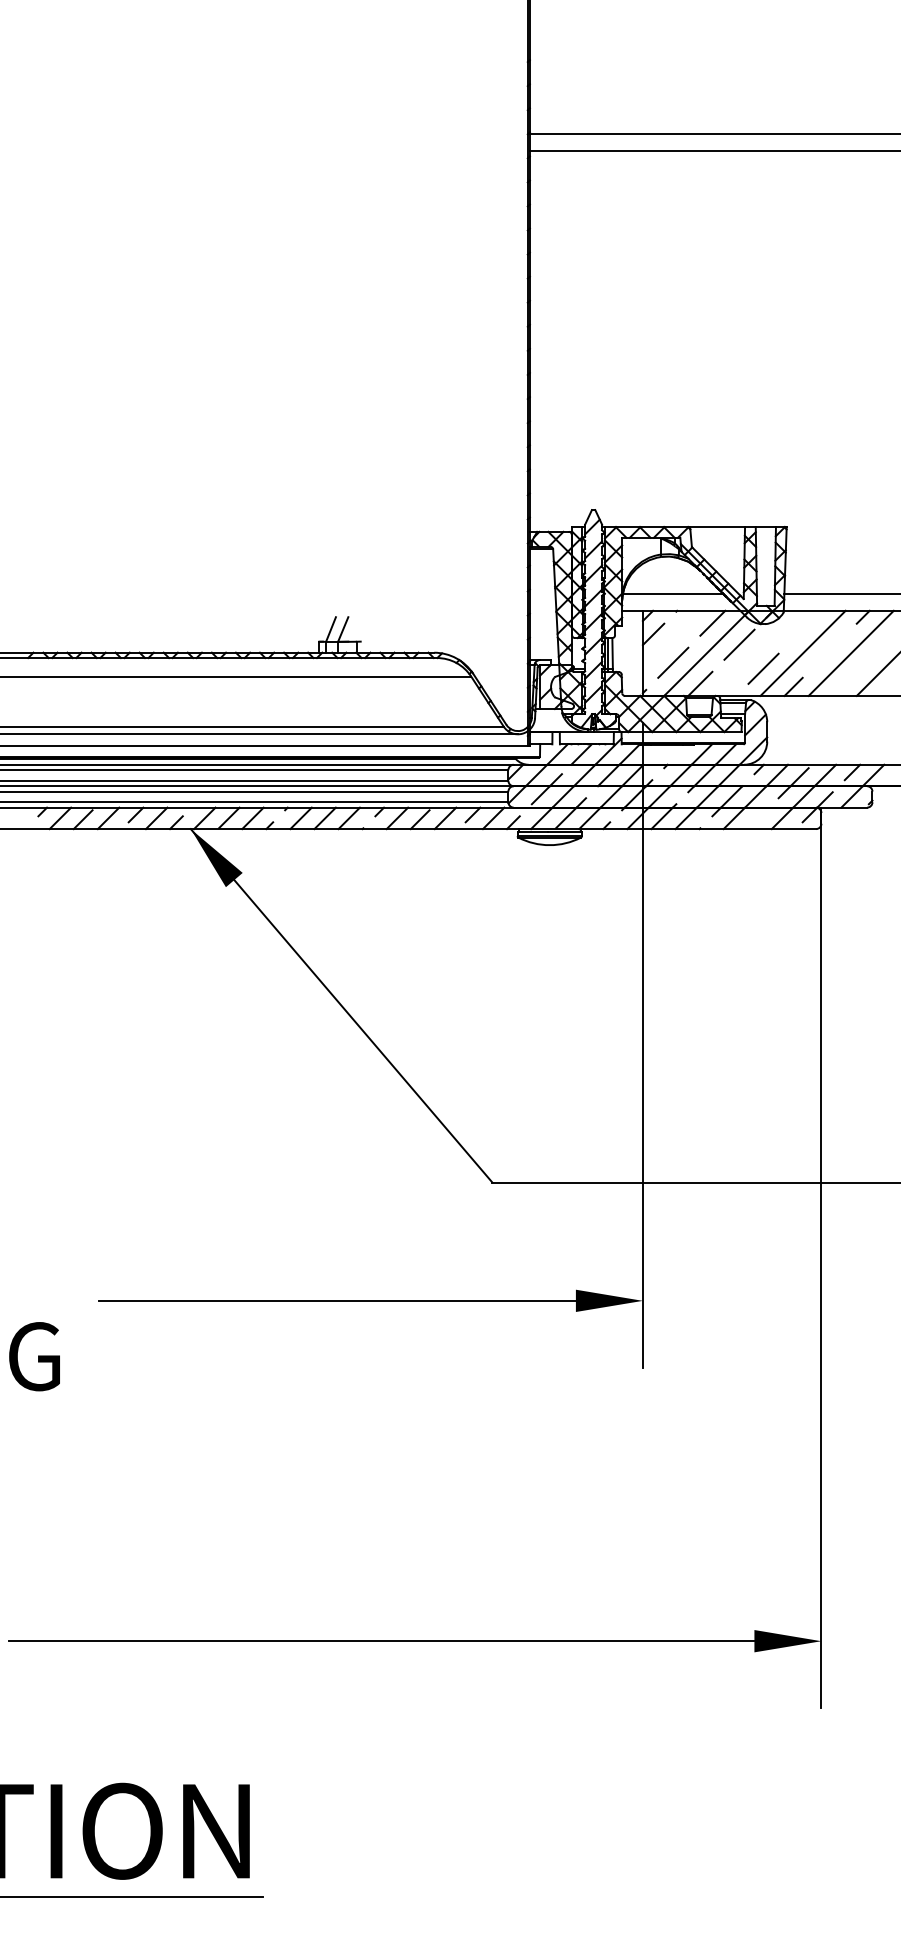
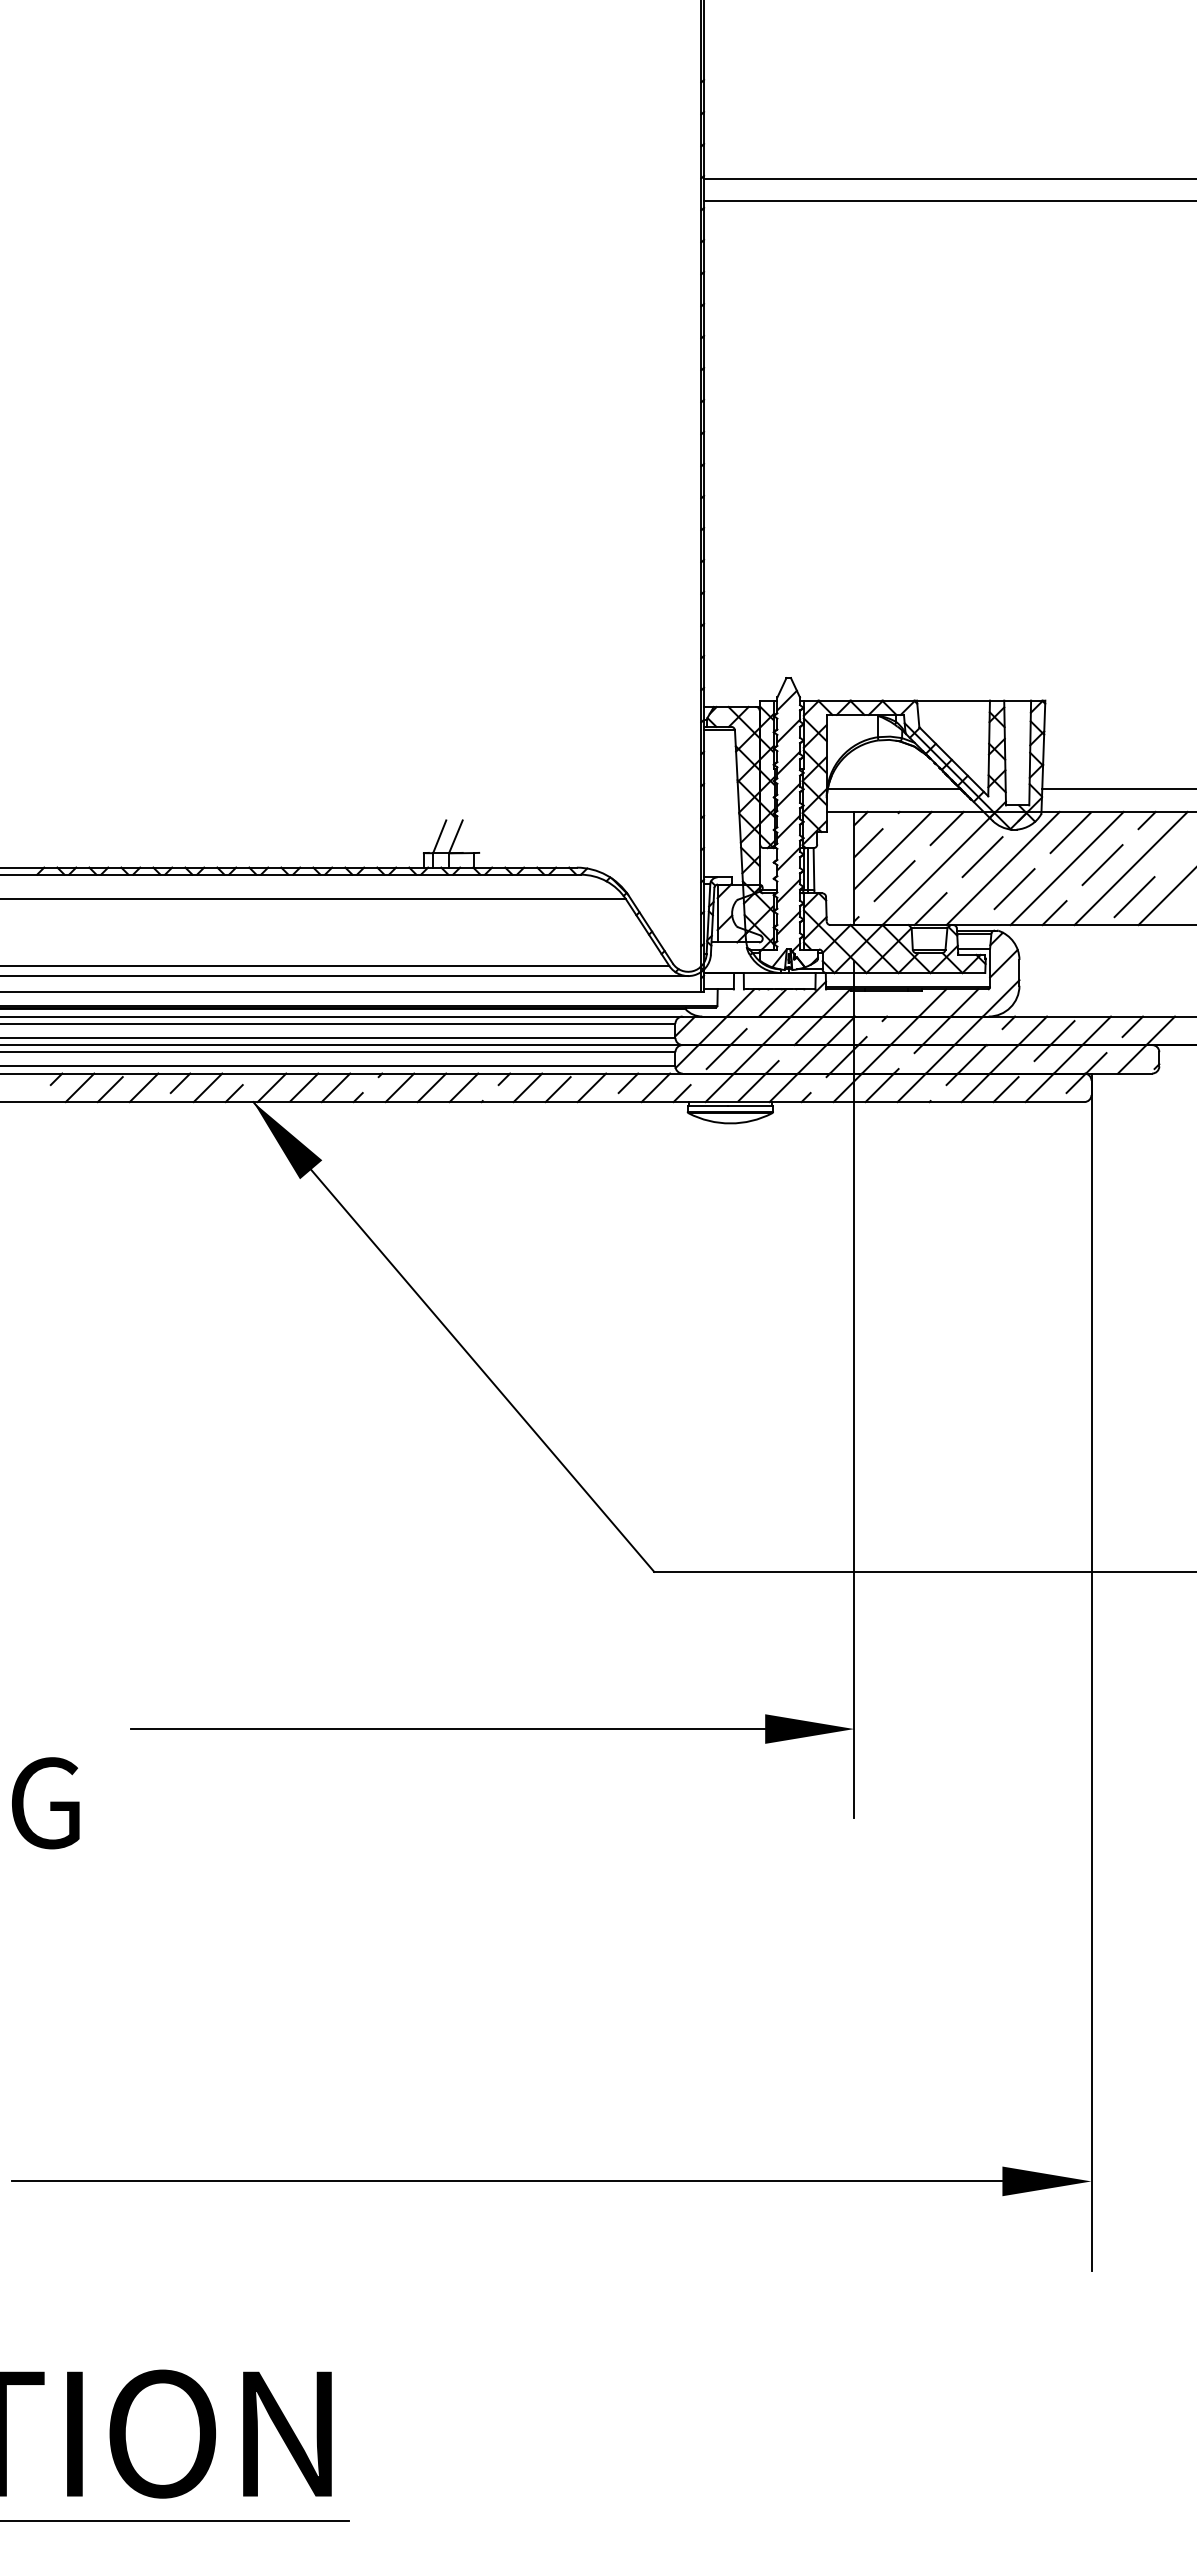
line: (805, 627) -> (1070, 833), added
line: (671, 639) -> (892, 850), added
line: (829, 651) -> (1102, 865), added
line: (754, 653) -> (1002, 868), added
line: (853, 675) -> (1134, 897), added
line: (756, 819) -> (1005, 1089), added

